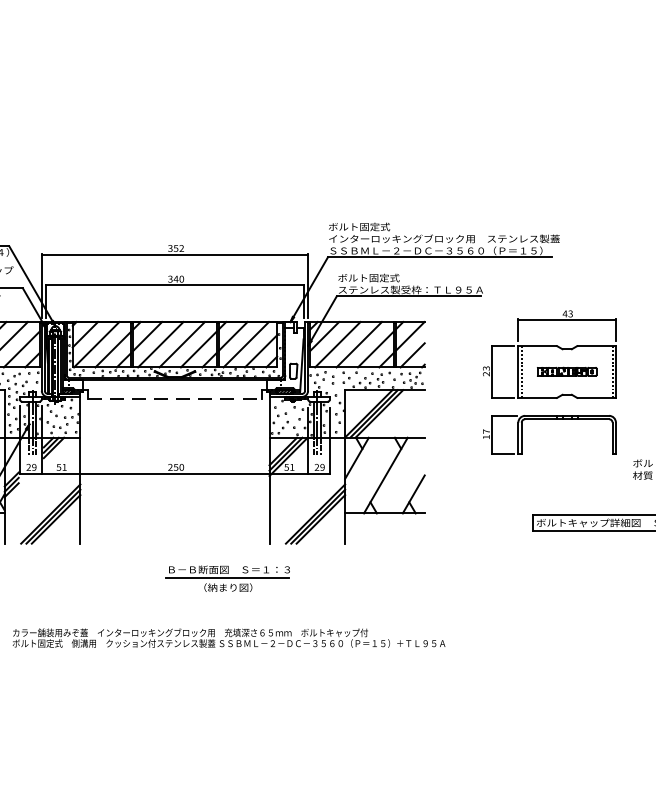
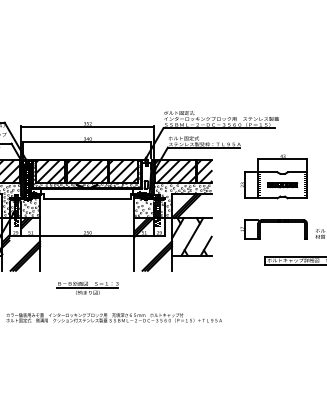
line: (175, 398) -> (87, 198), dashed -> solid
part: (548, 420) -> (273, 222), moved
part: (227, 577) -> (87, 287), moved

